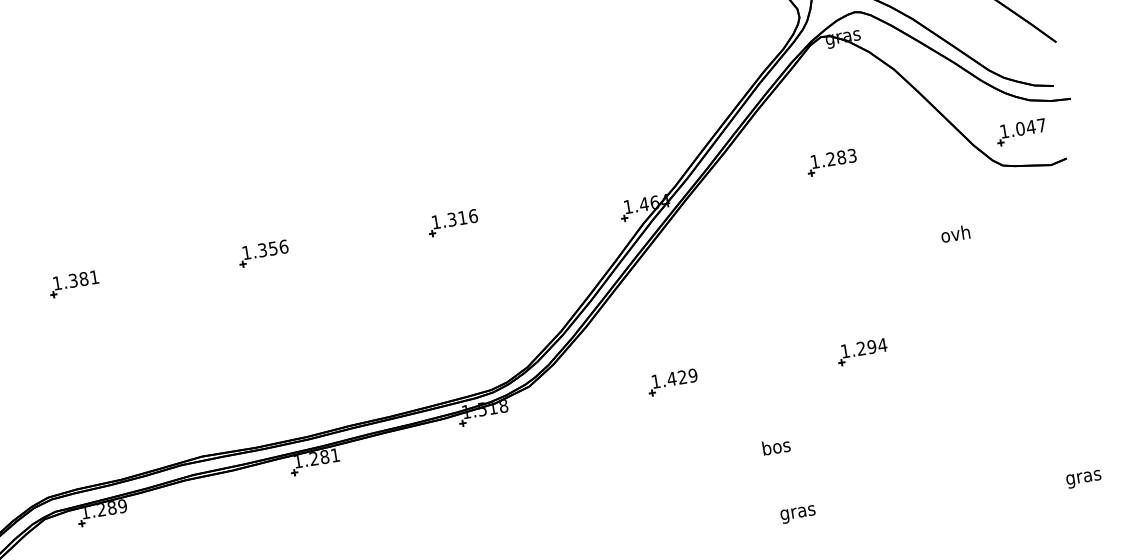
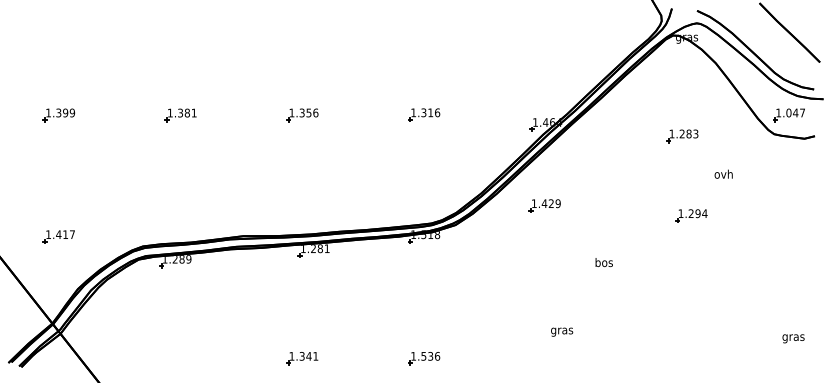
part: (832, 163) -> (682, 136), moved
text: (954, 232) -> (723, 173), moved
part: (862, 351) -> (691, 215), moved
part: (672, 381) -> (544, 205), moved
text: (775, 446) -> (603, 262), moved
text: (798, 513) -> (562, 331), moved

